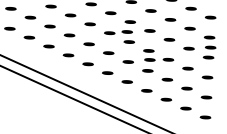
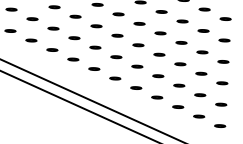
part: (126, 31) -> (135, 33), removed
part: (210, 47) -> (225, 51), removed
part: (149, 59) -> (160, 63), removed

